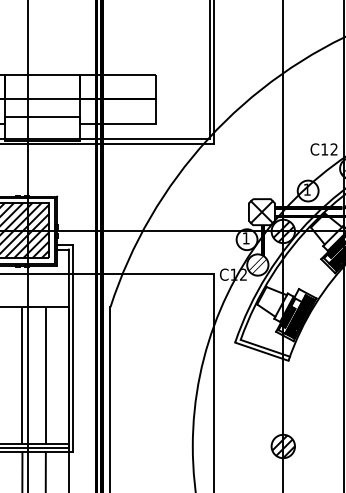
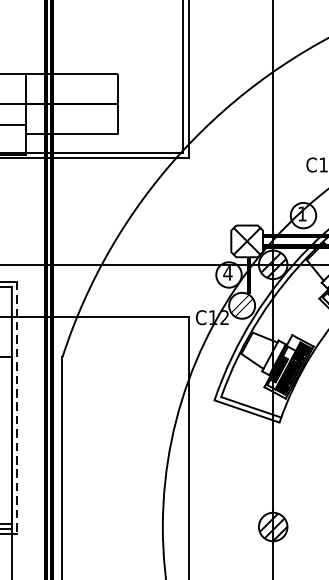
text: (246, 238) -> (228, 273), 1 -> 4
line: (73, 348) -> (17, 407), solid -> dashed

